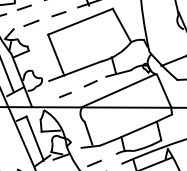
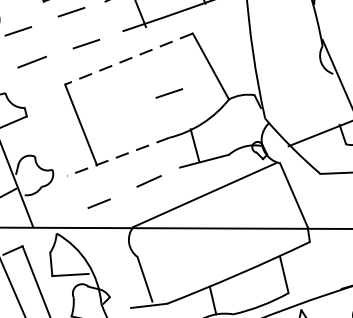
line: (80, 21) -> (129, 58), solid -> dashed
line: (100, 39) -> (168, 94), added
line: (75, 71) -> (119, 157), solid -> dashed

